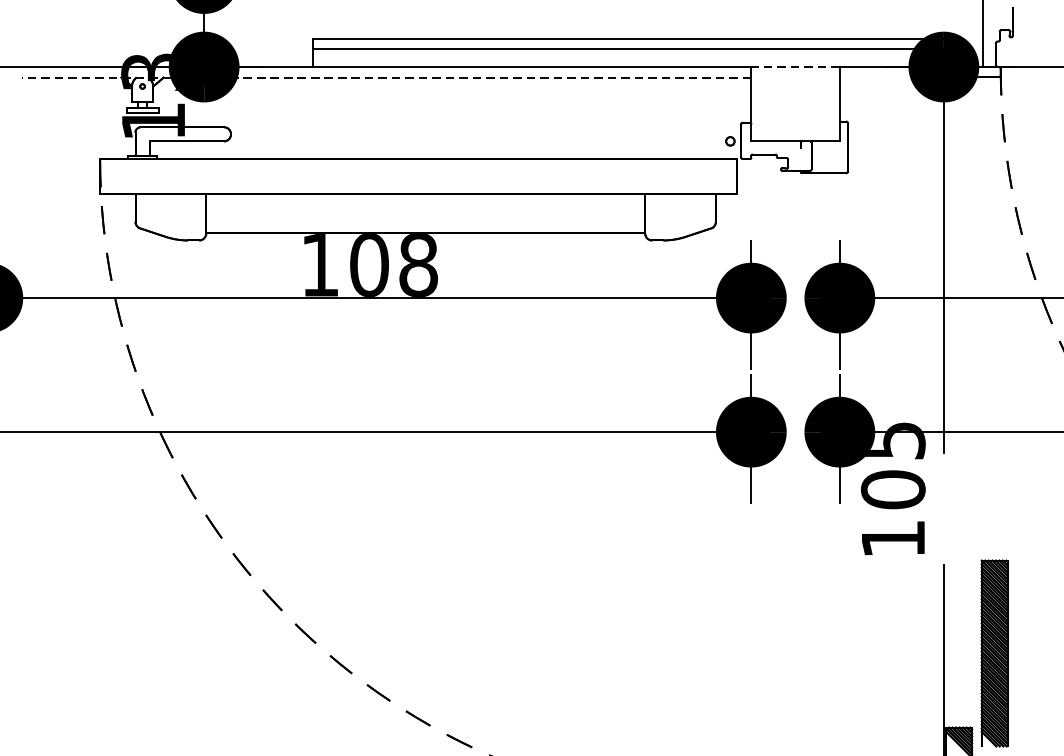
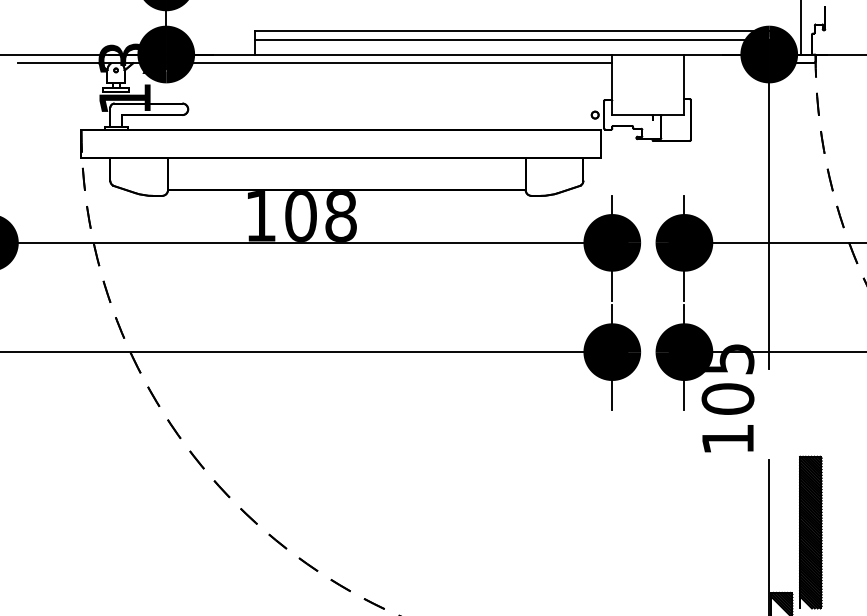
line: (794, 67) -> (647, 54), dashed -> solid
line: (386, 78) -> (314, 63), dashed -> solid

